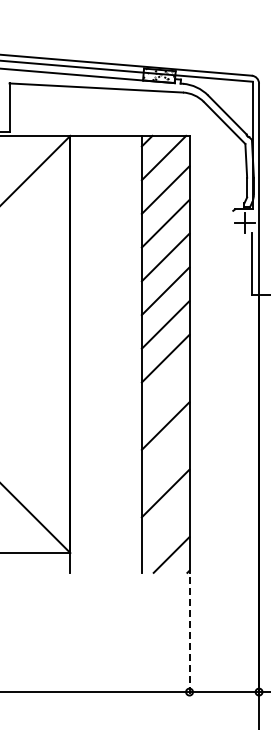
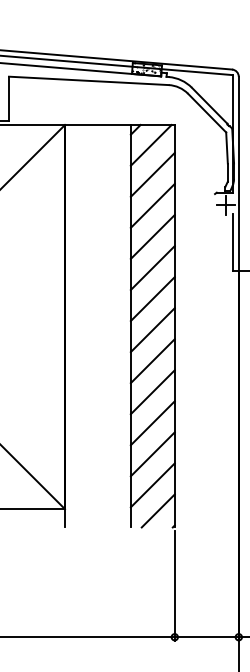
line: (165, 392) -> (152, 361), added
line: (165, 459) -> (152, 423), added
line: (165, 527) -> (152, 485), added
line: (189, 636) -> (174, 586), dashed -> solid

